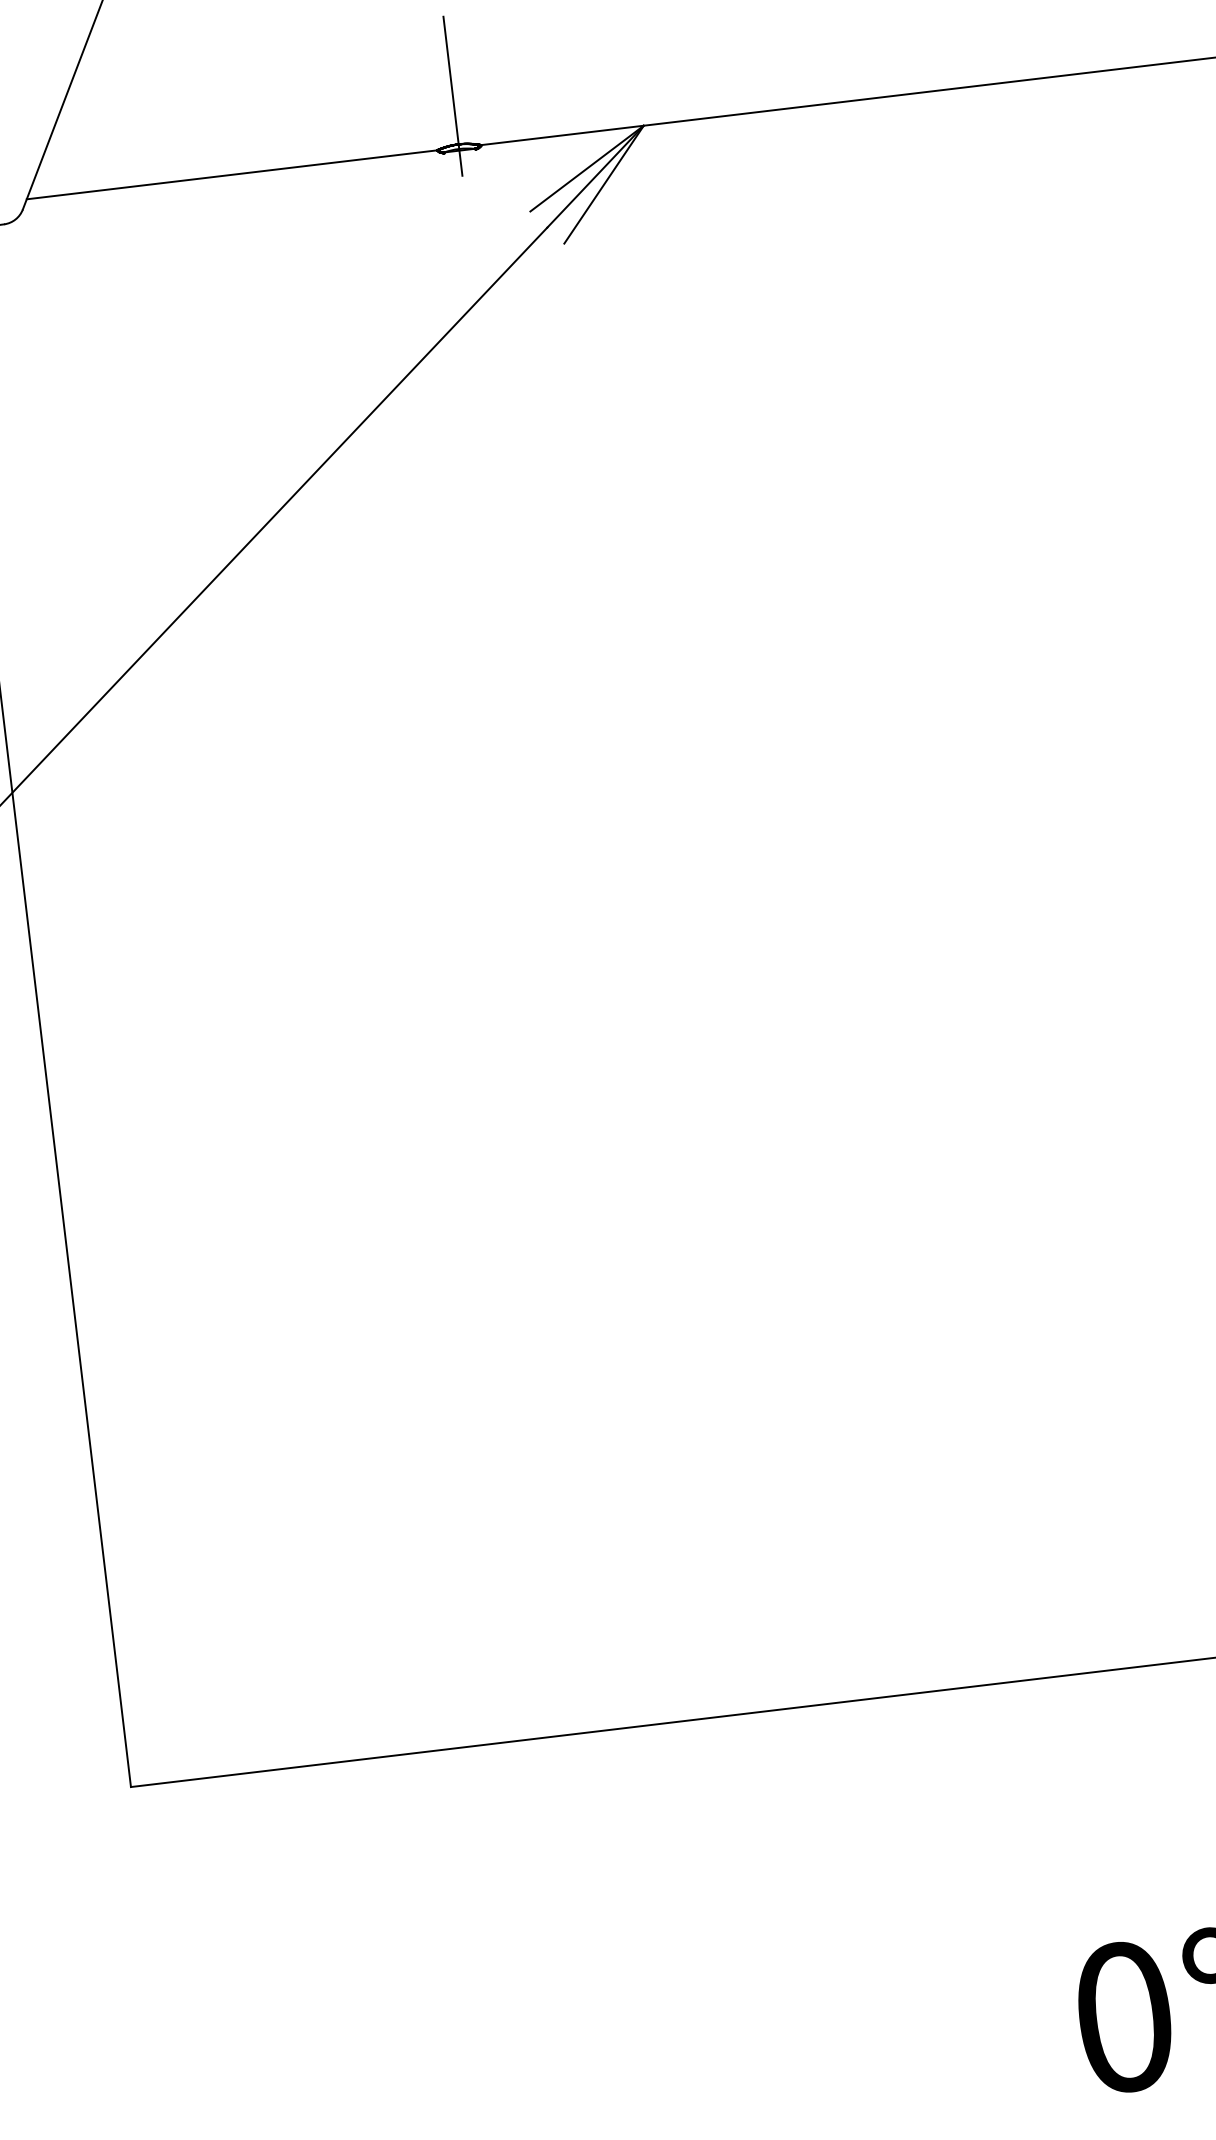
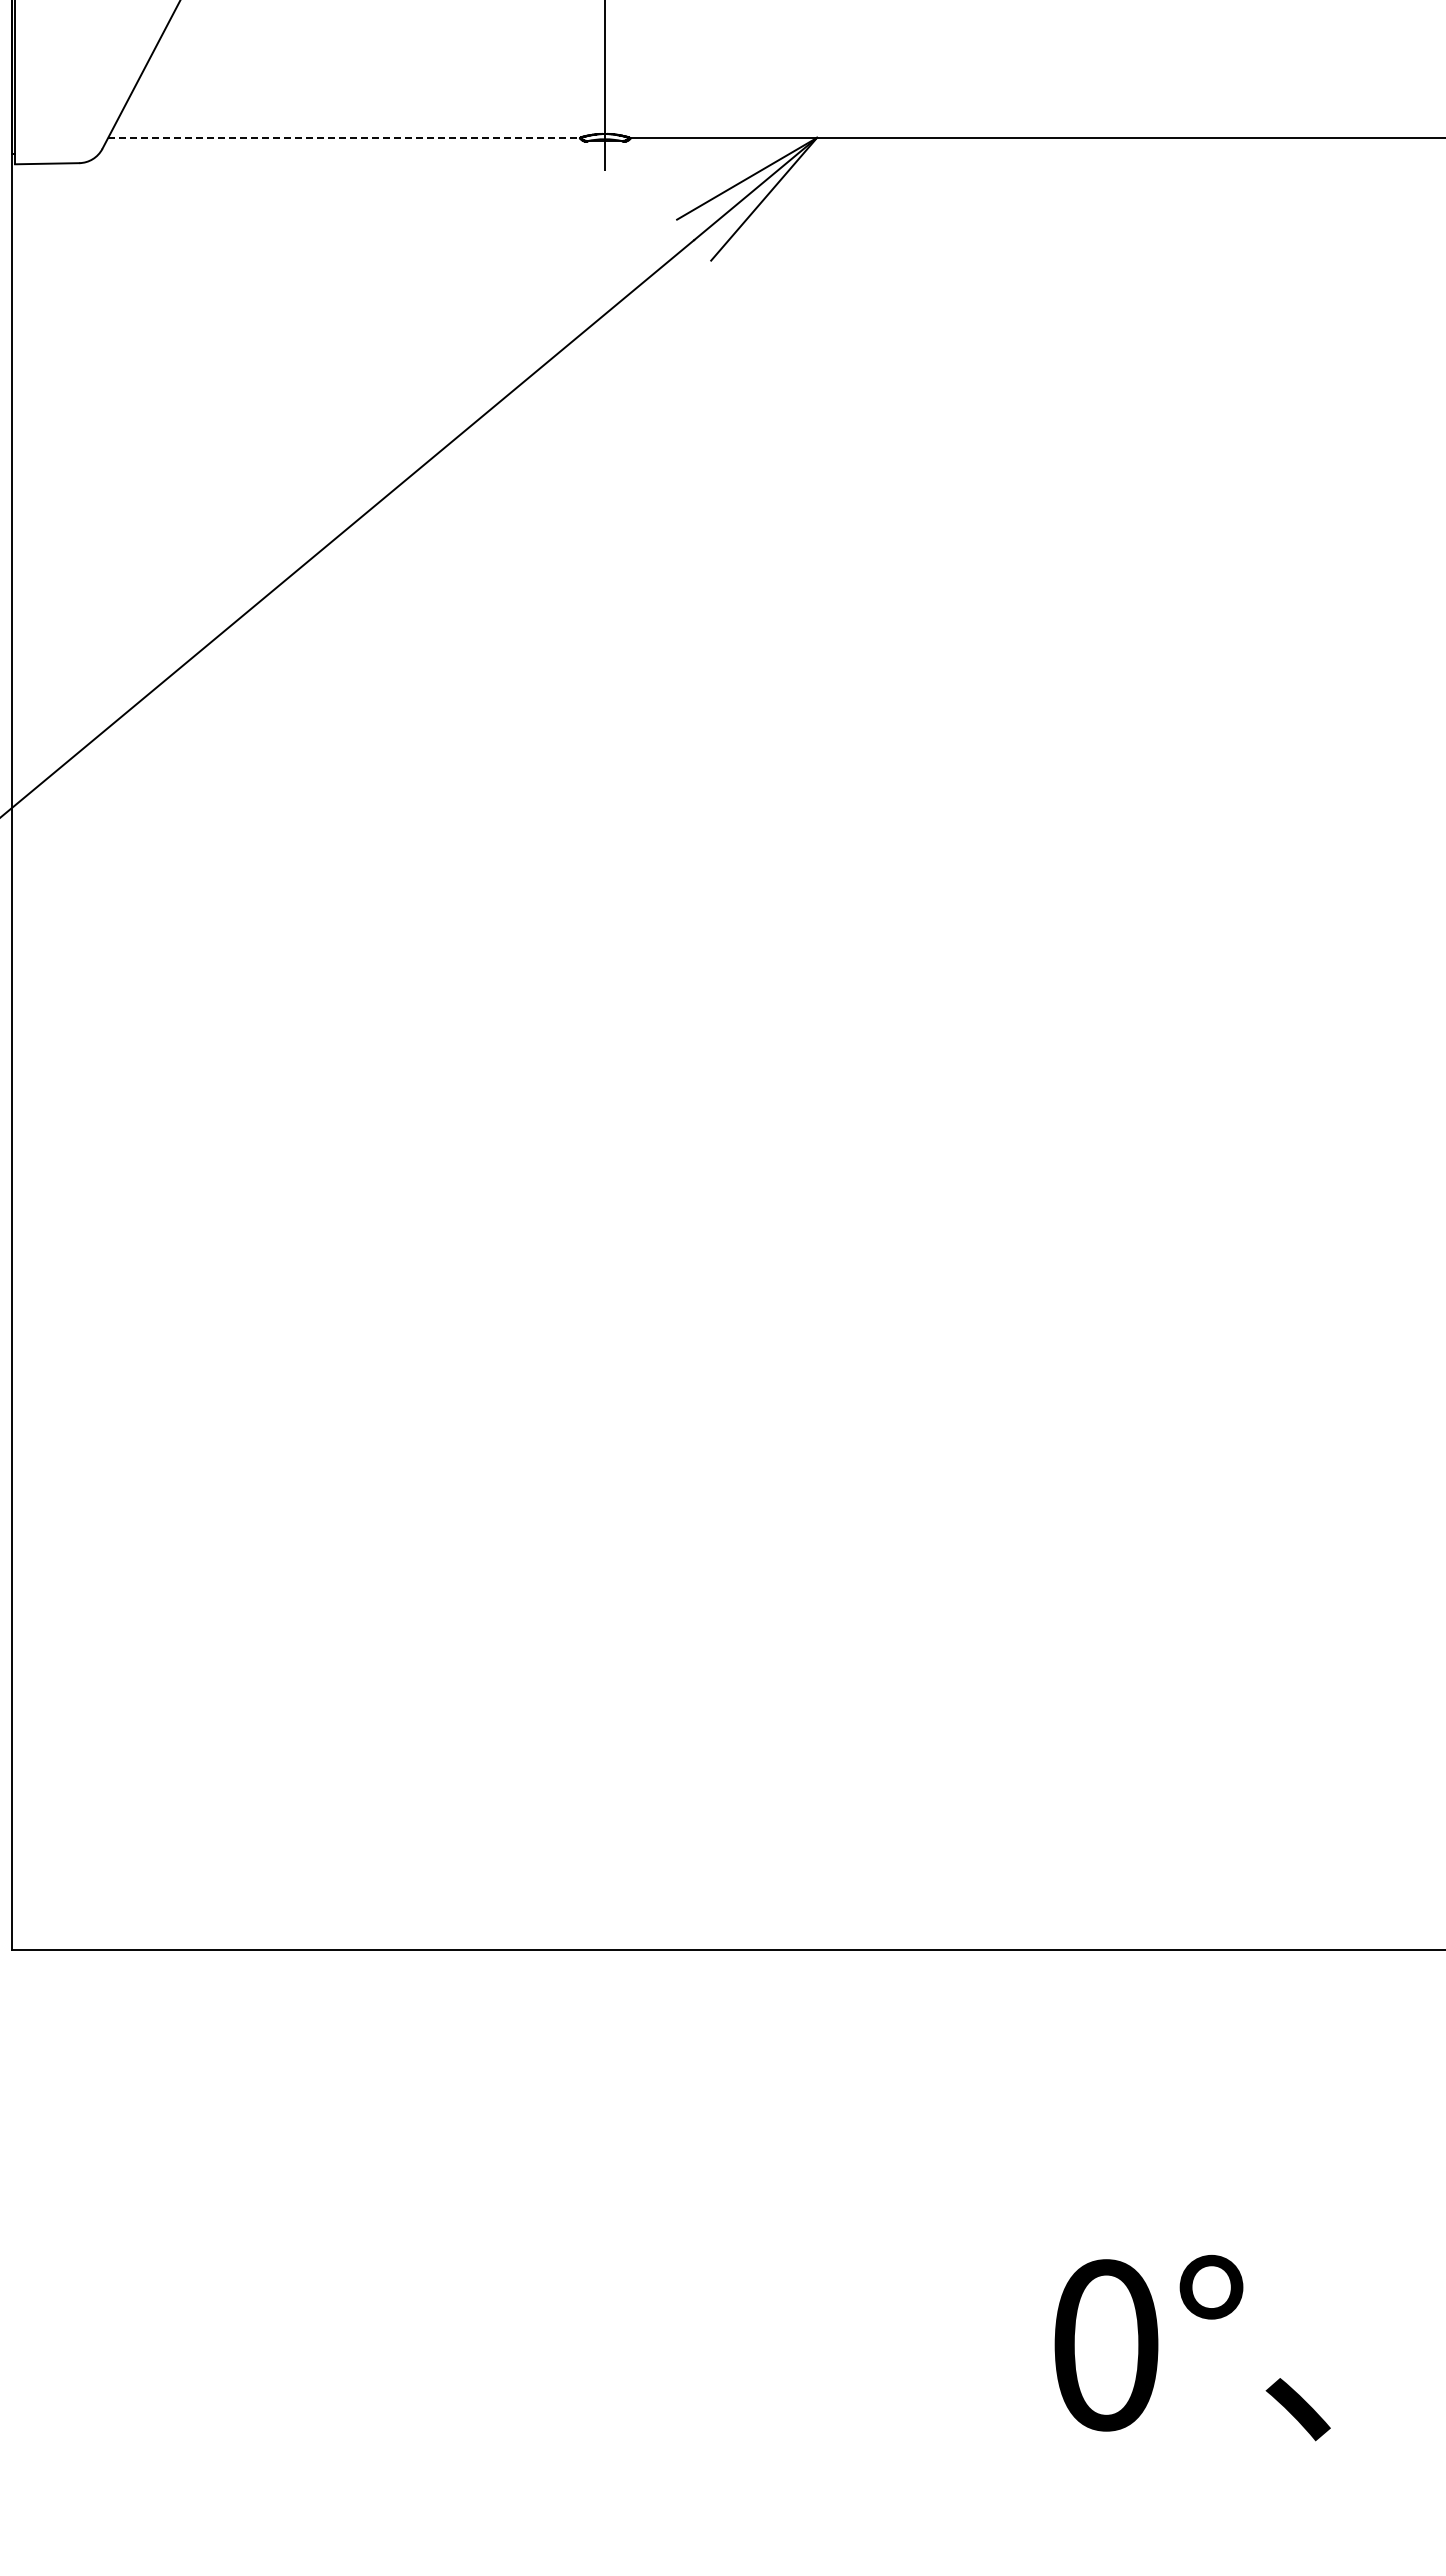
line: (232, 174) -> (344, 137), solid -> dashed

